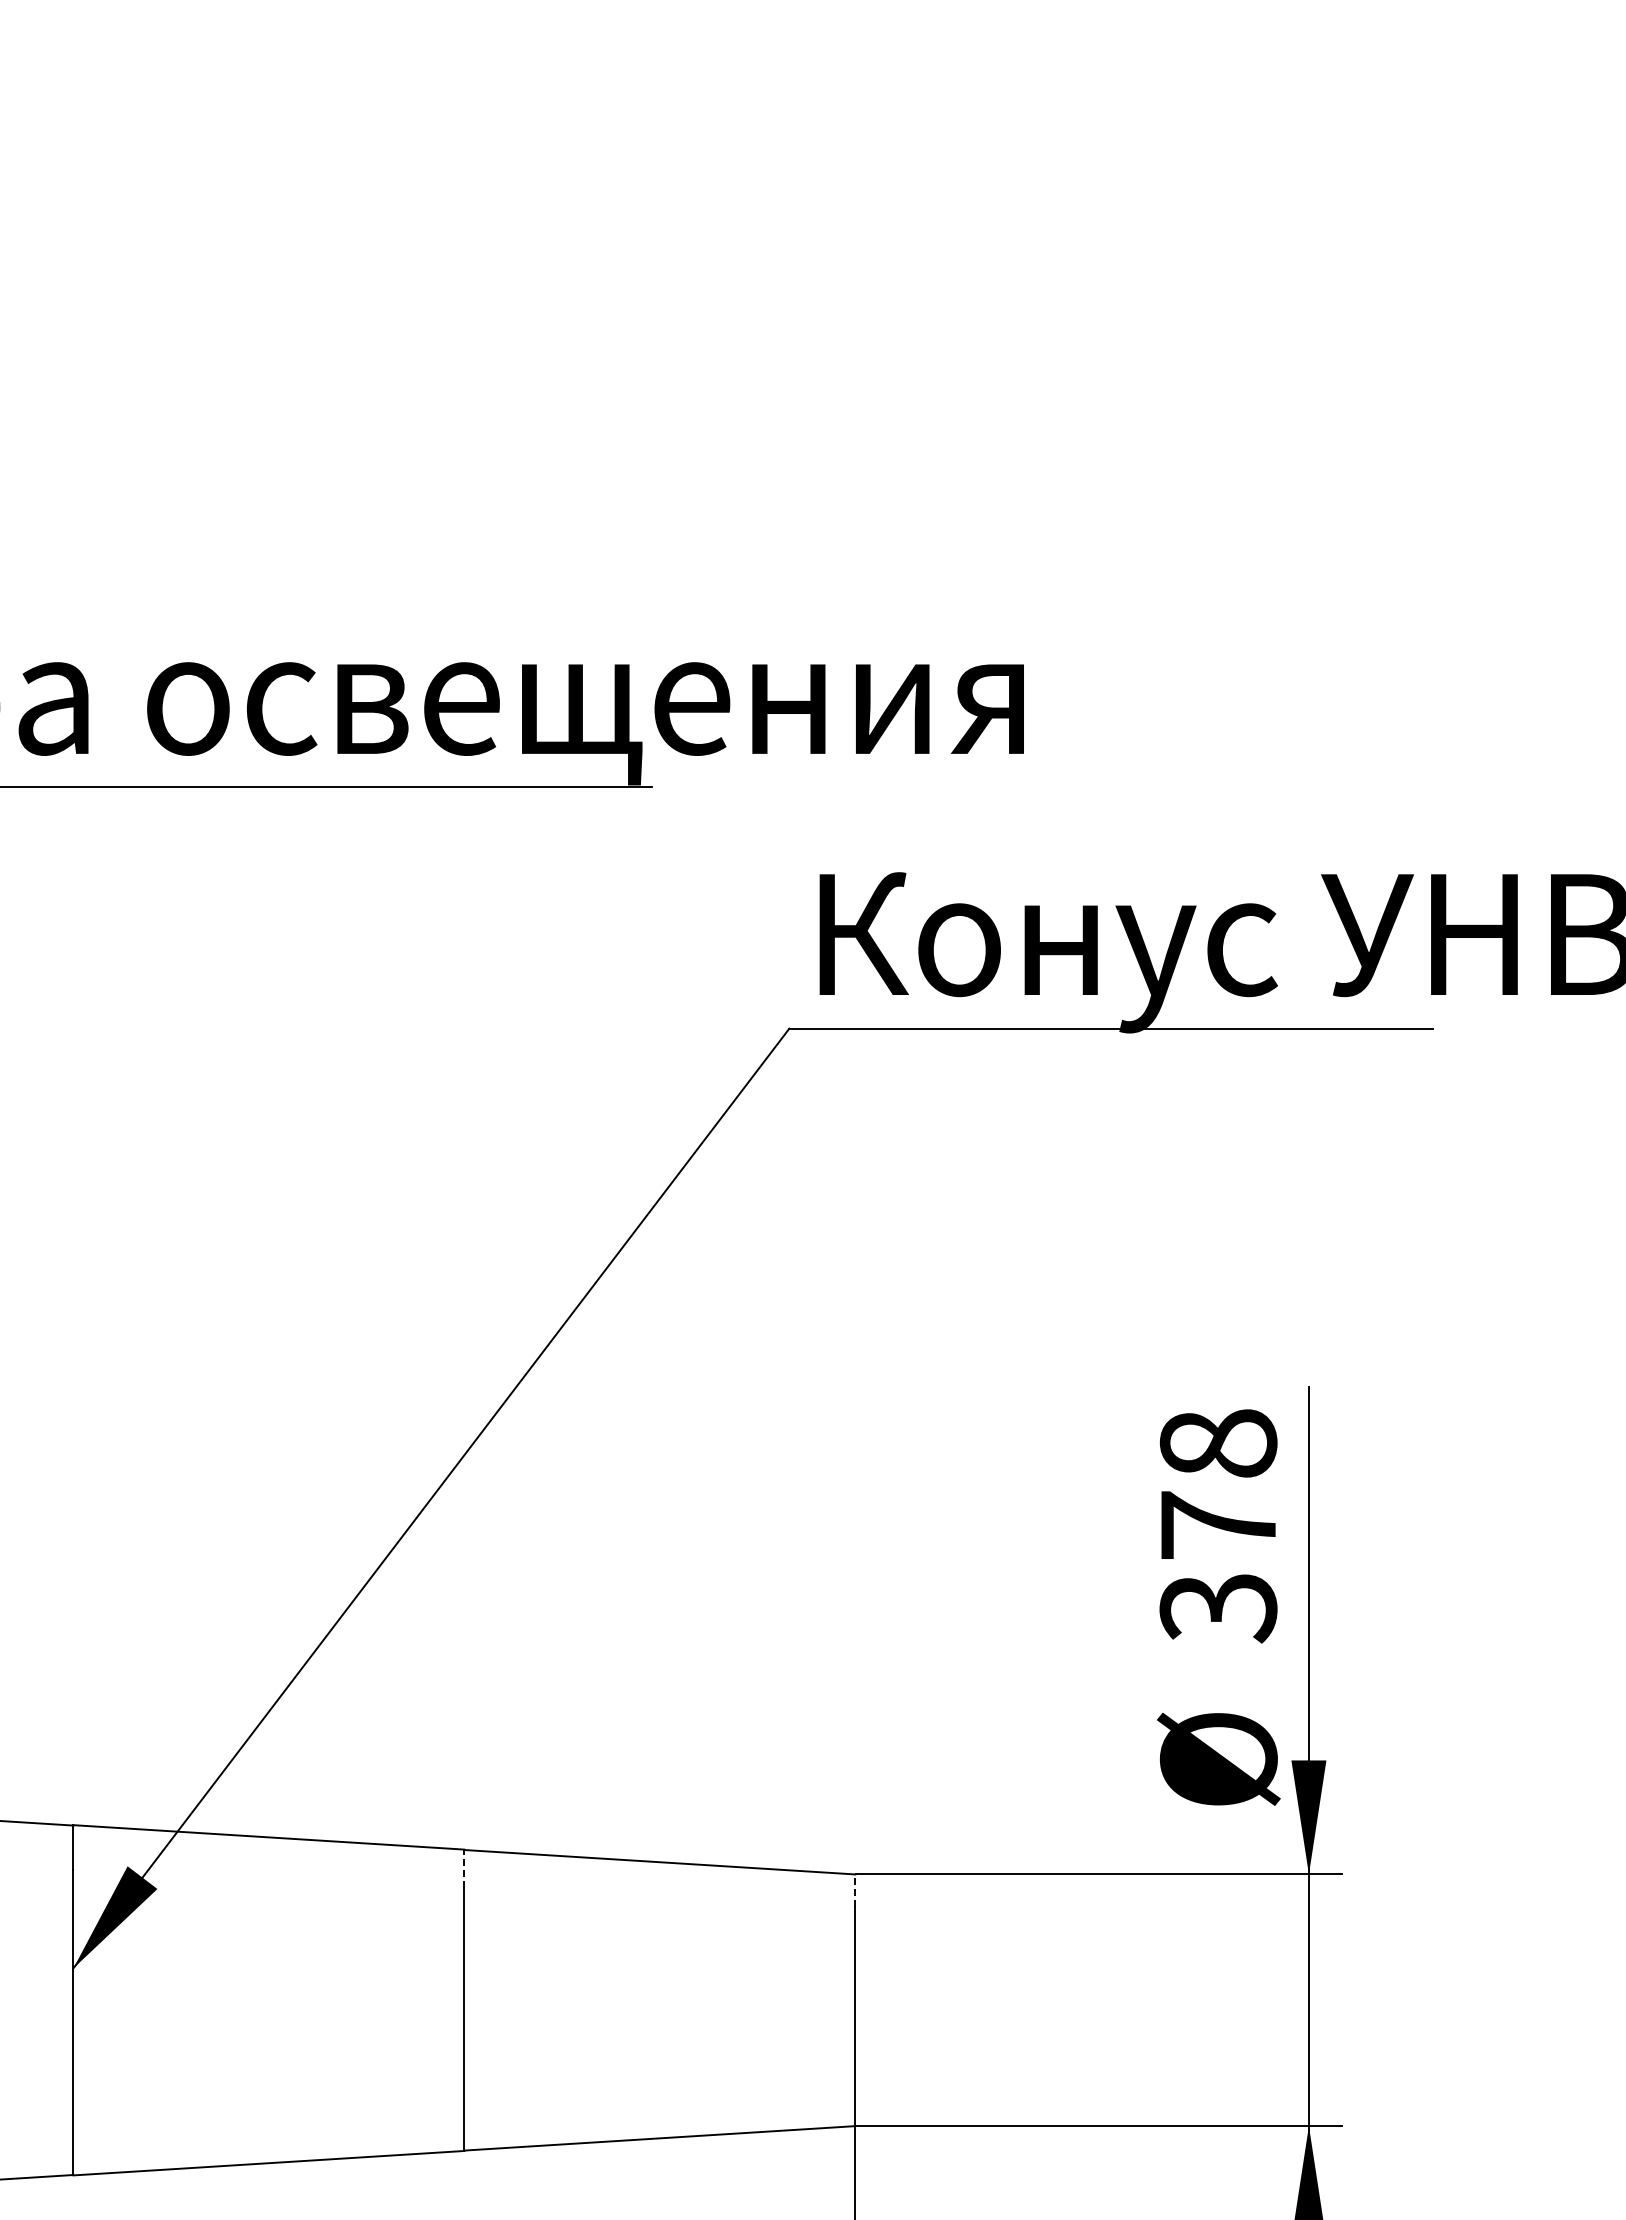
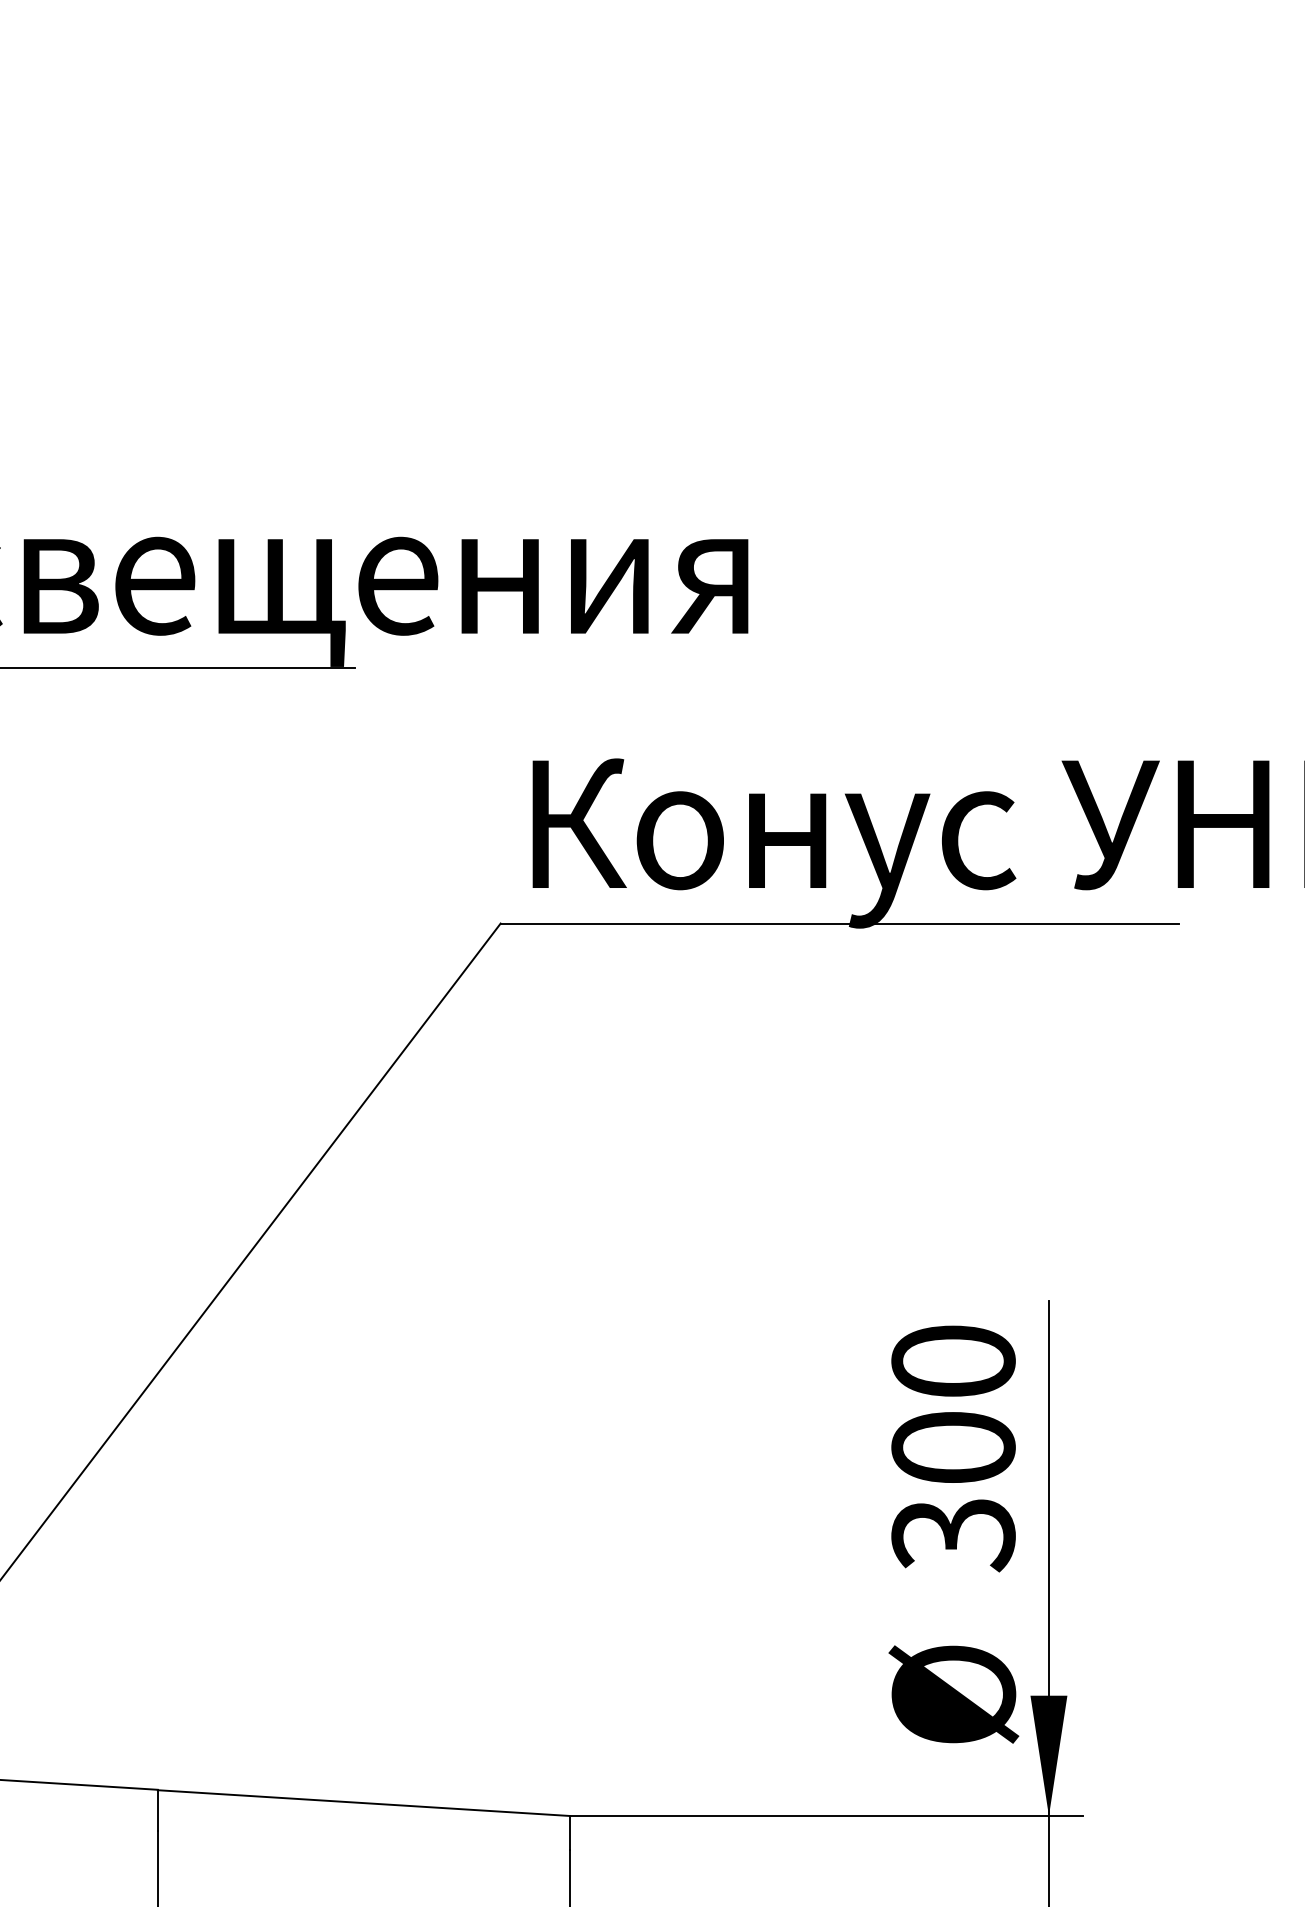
text: (1218, 1483) -> (953, 1403), 378 -> 300
line: (464, 1868) -> (157, 1809), dashed -> solid
line: (855, 1890) -> (570, 1832), dashed -> solid

